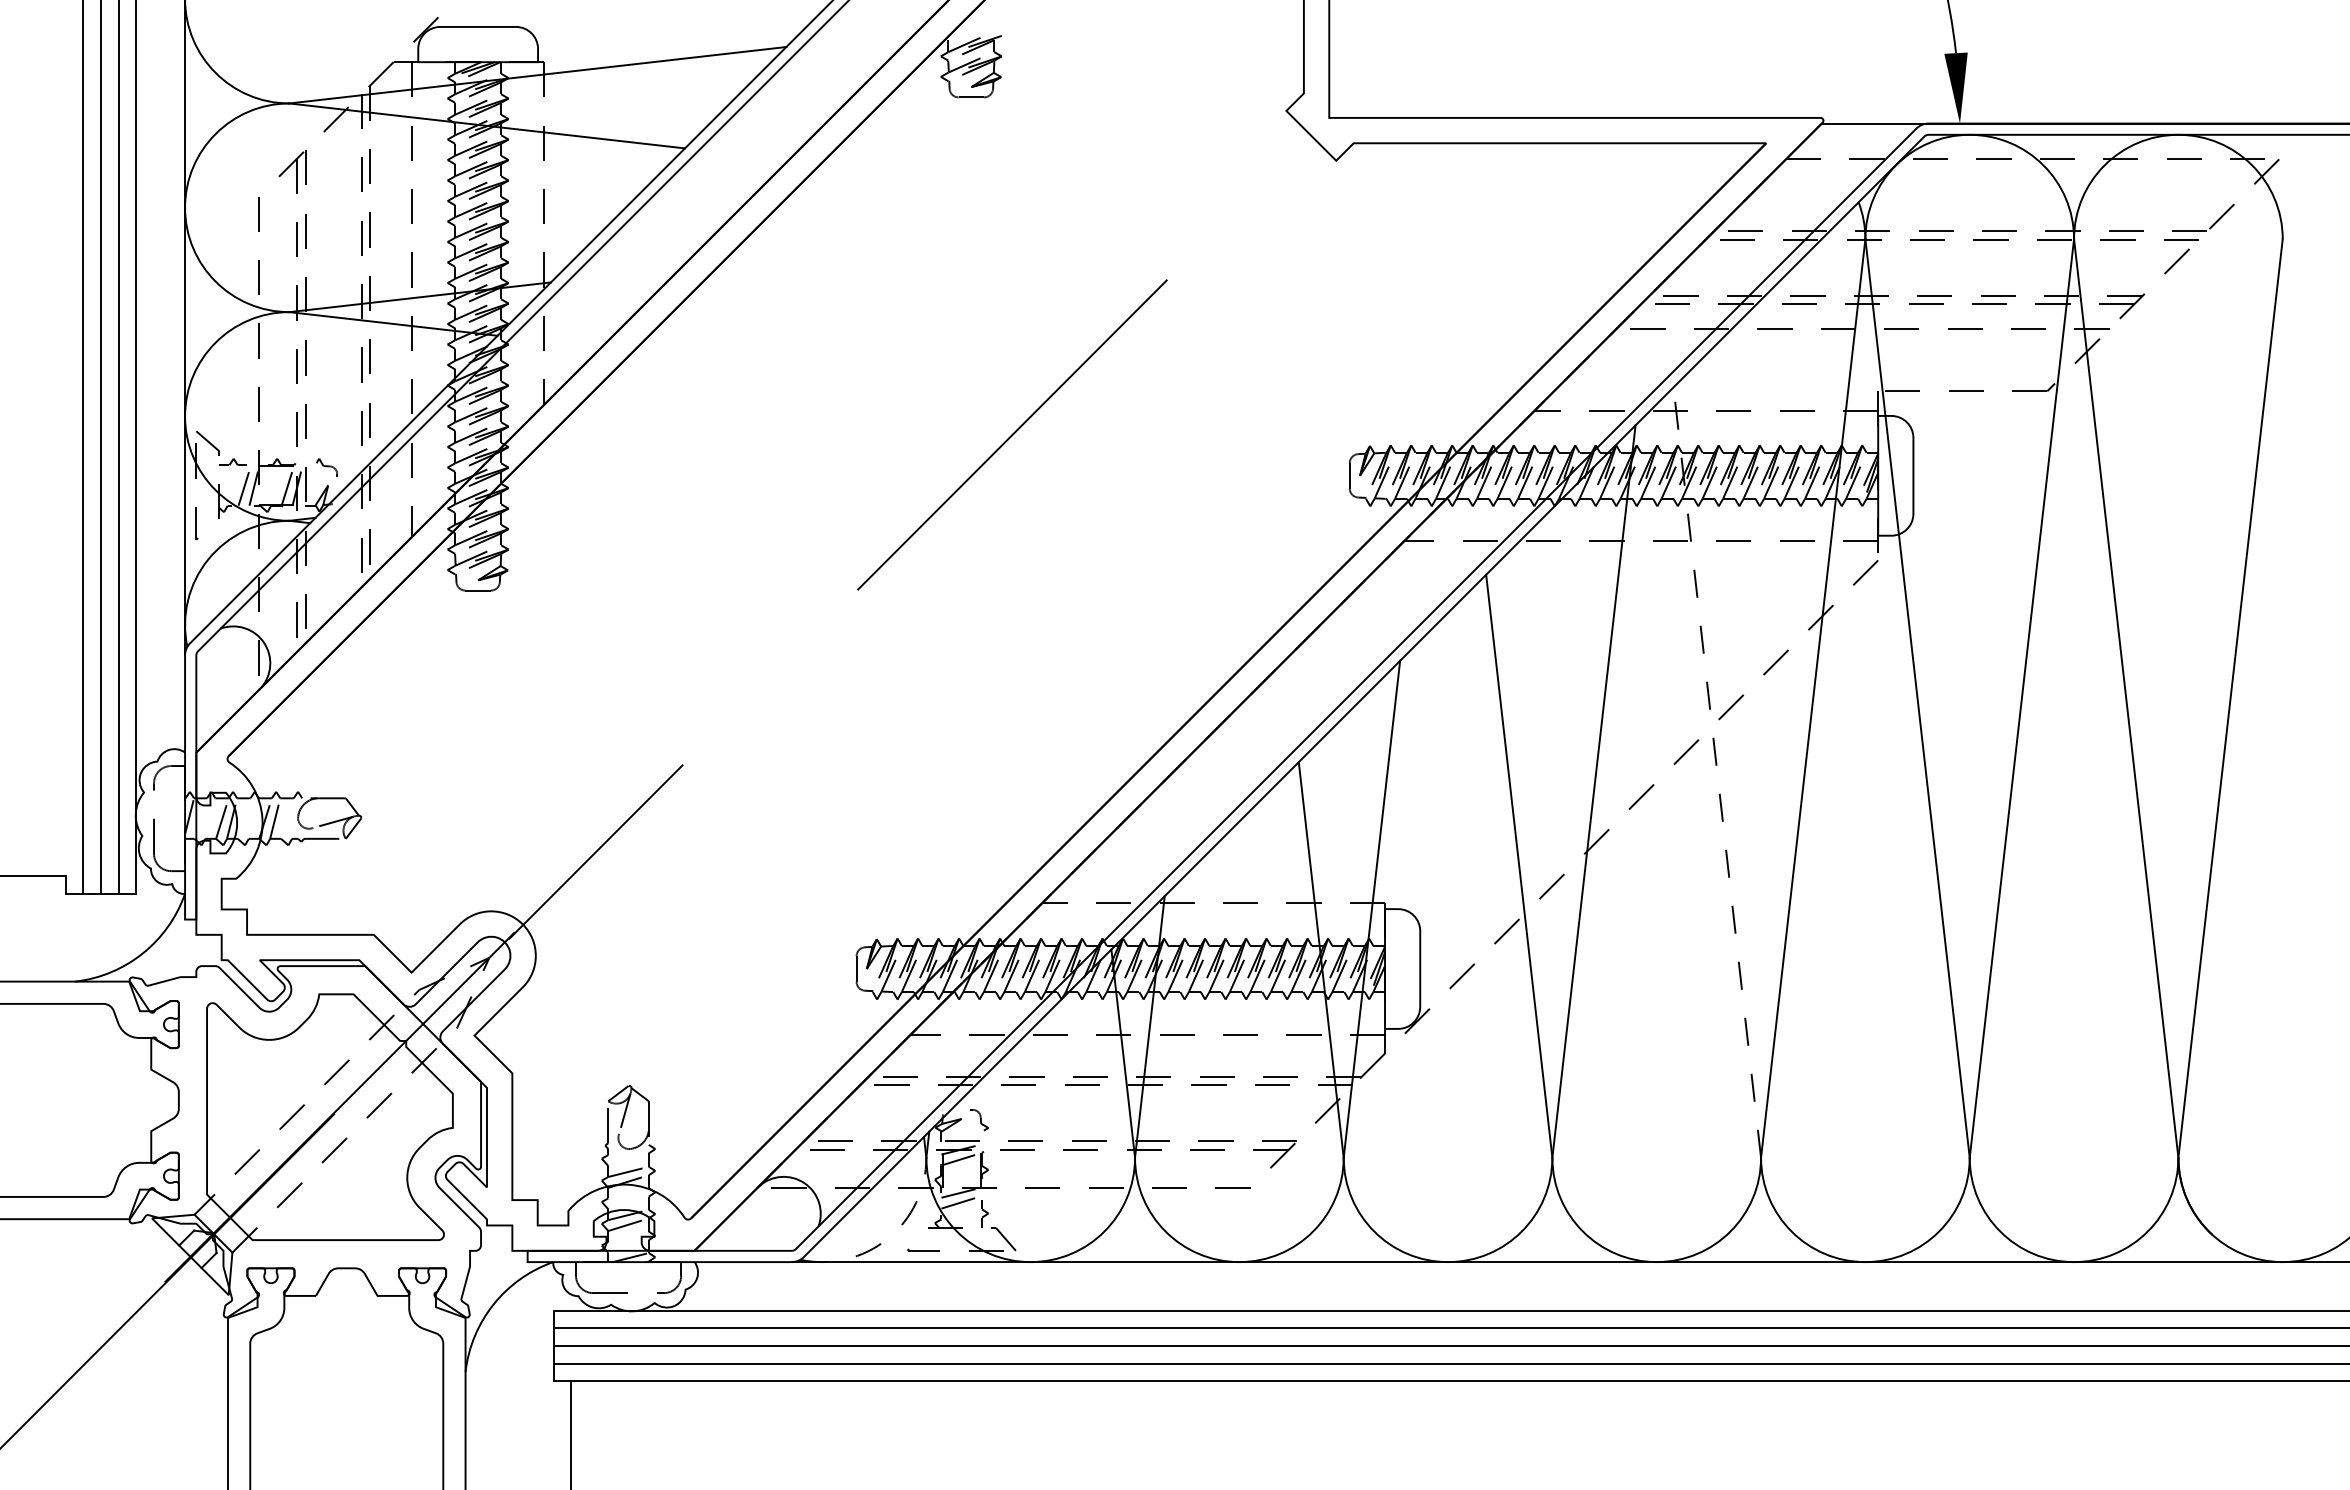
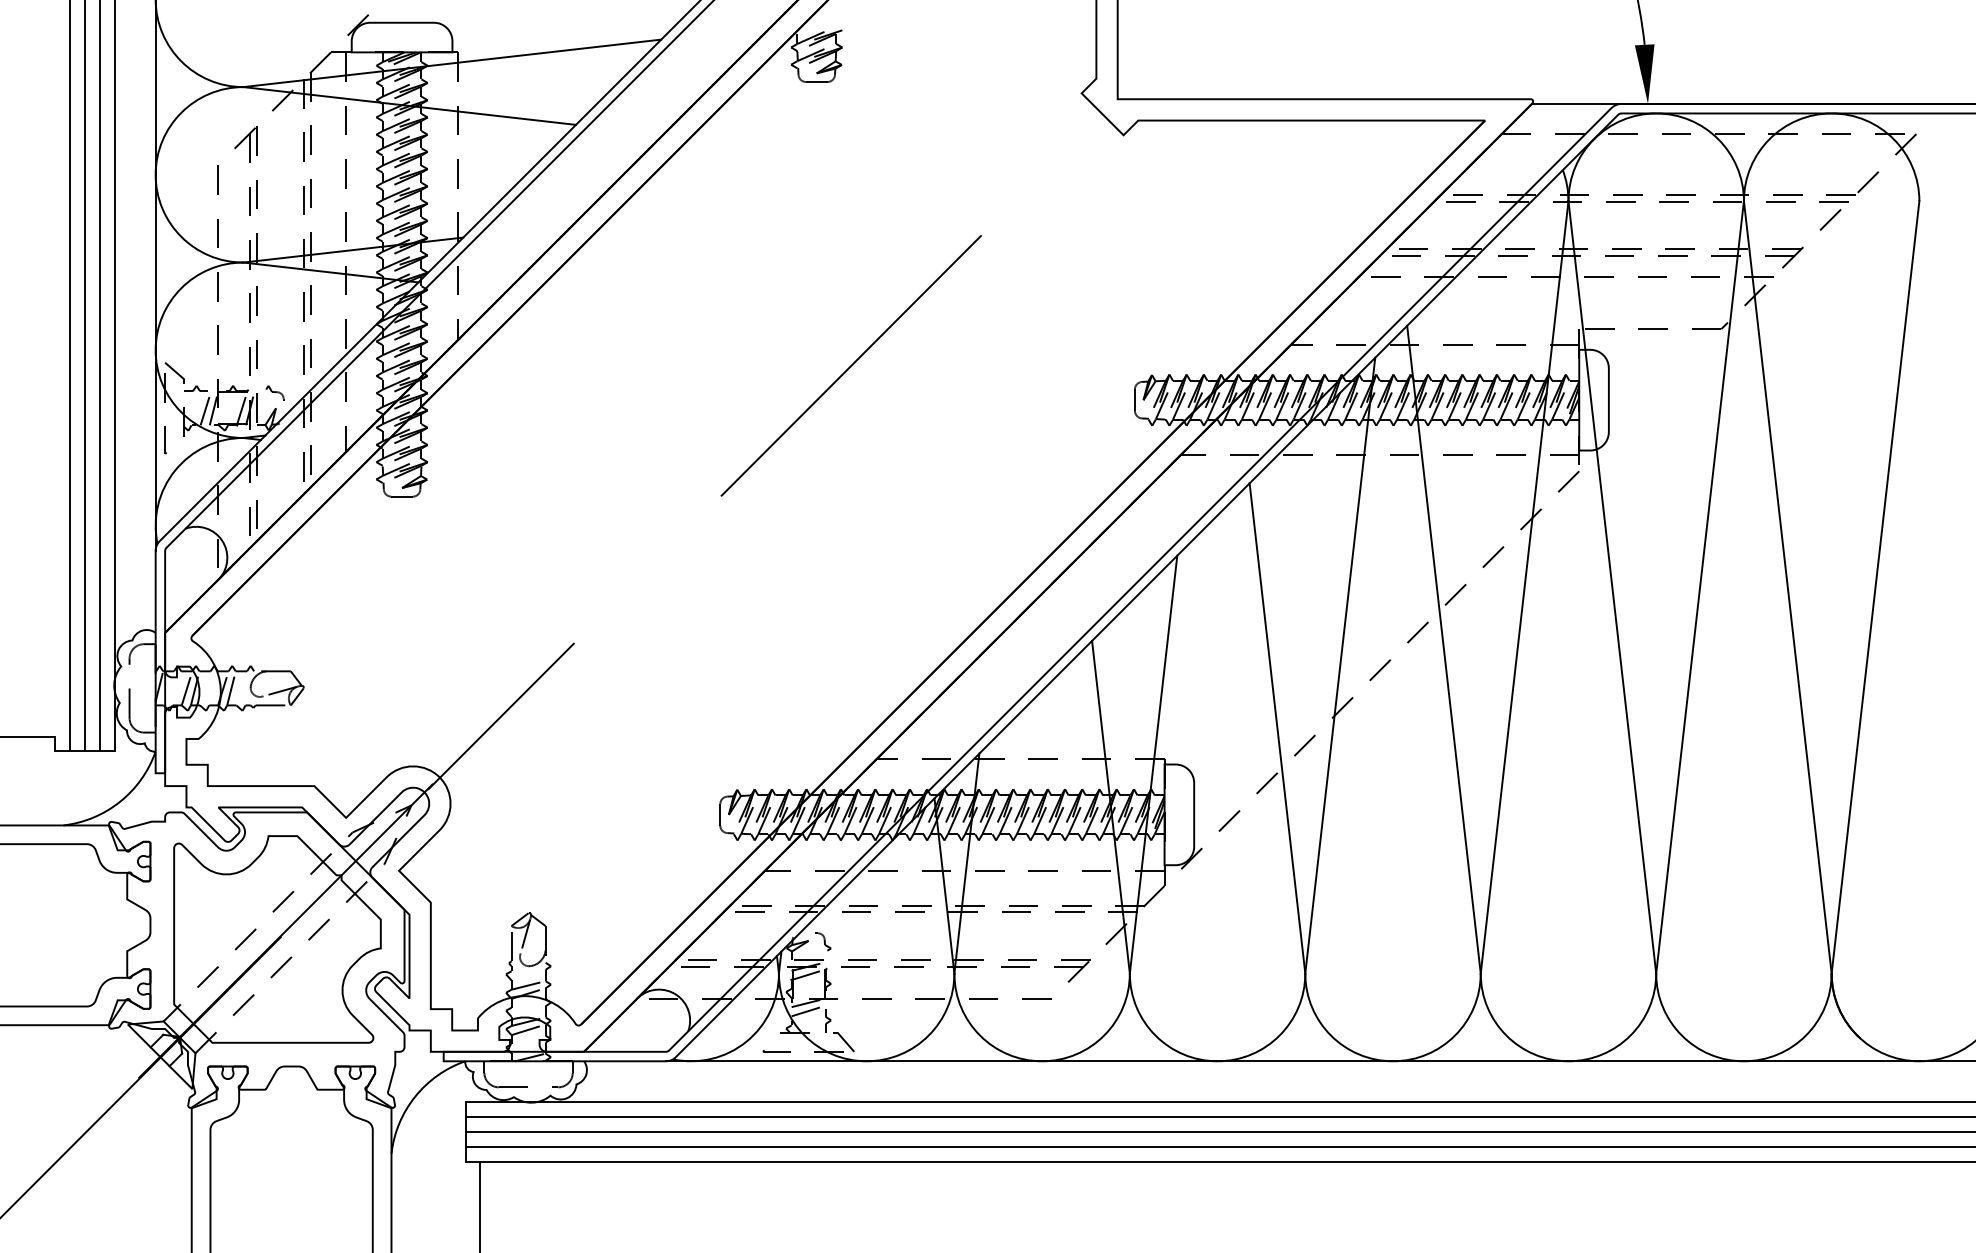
line: (1717, 772) -> (1444, 649), dashed -> solid
arc: (887, 1238) -> (746, 1041), dashed -> solid

